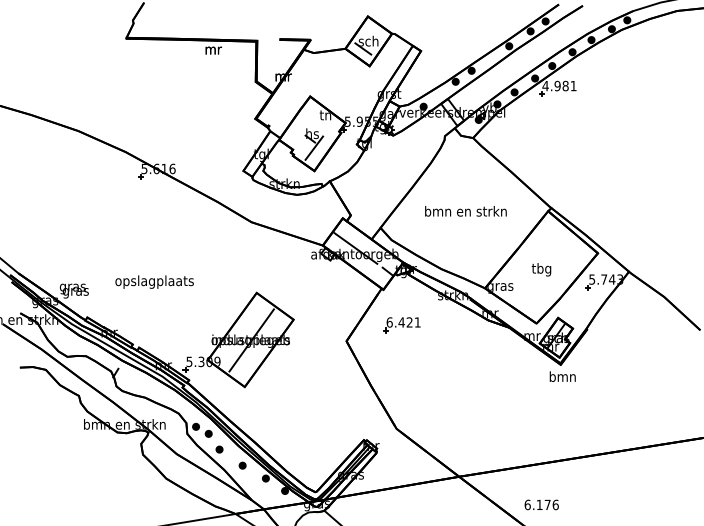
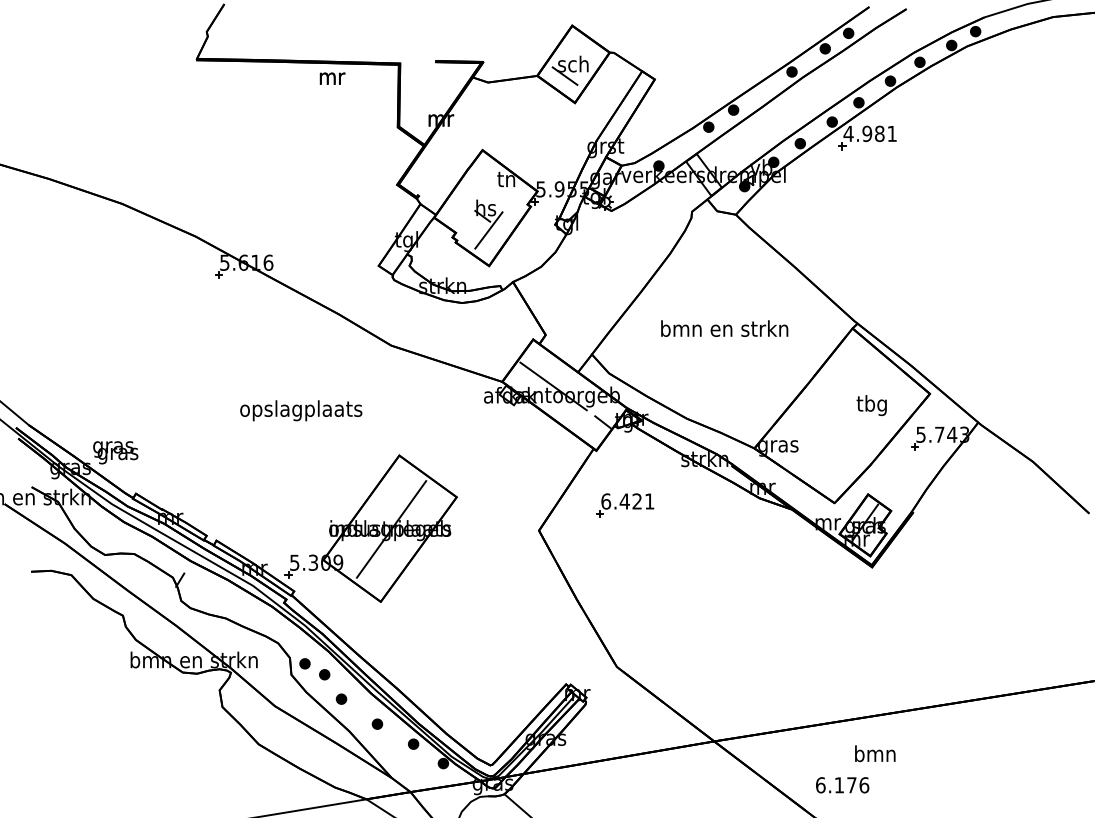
text: (541, 269) -> (871, 405), moved
text: (154, 281) -> (301, 409), moved
text: (562, 376) -> (874, 753), moved

